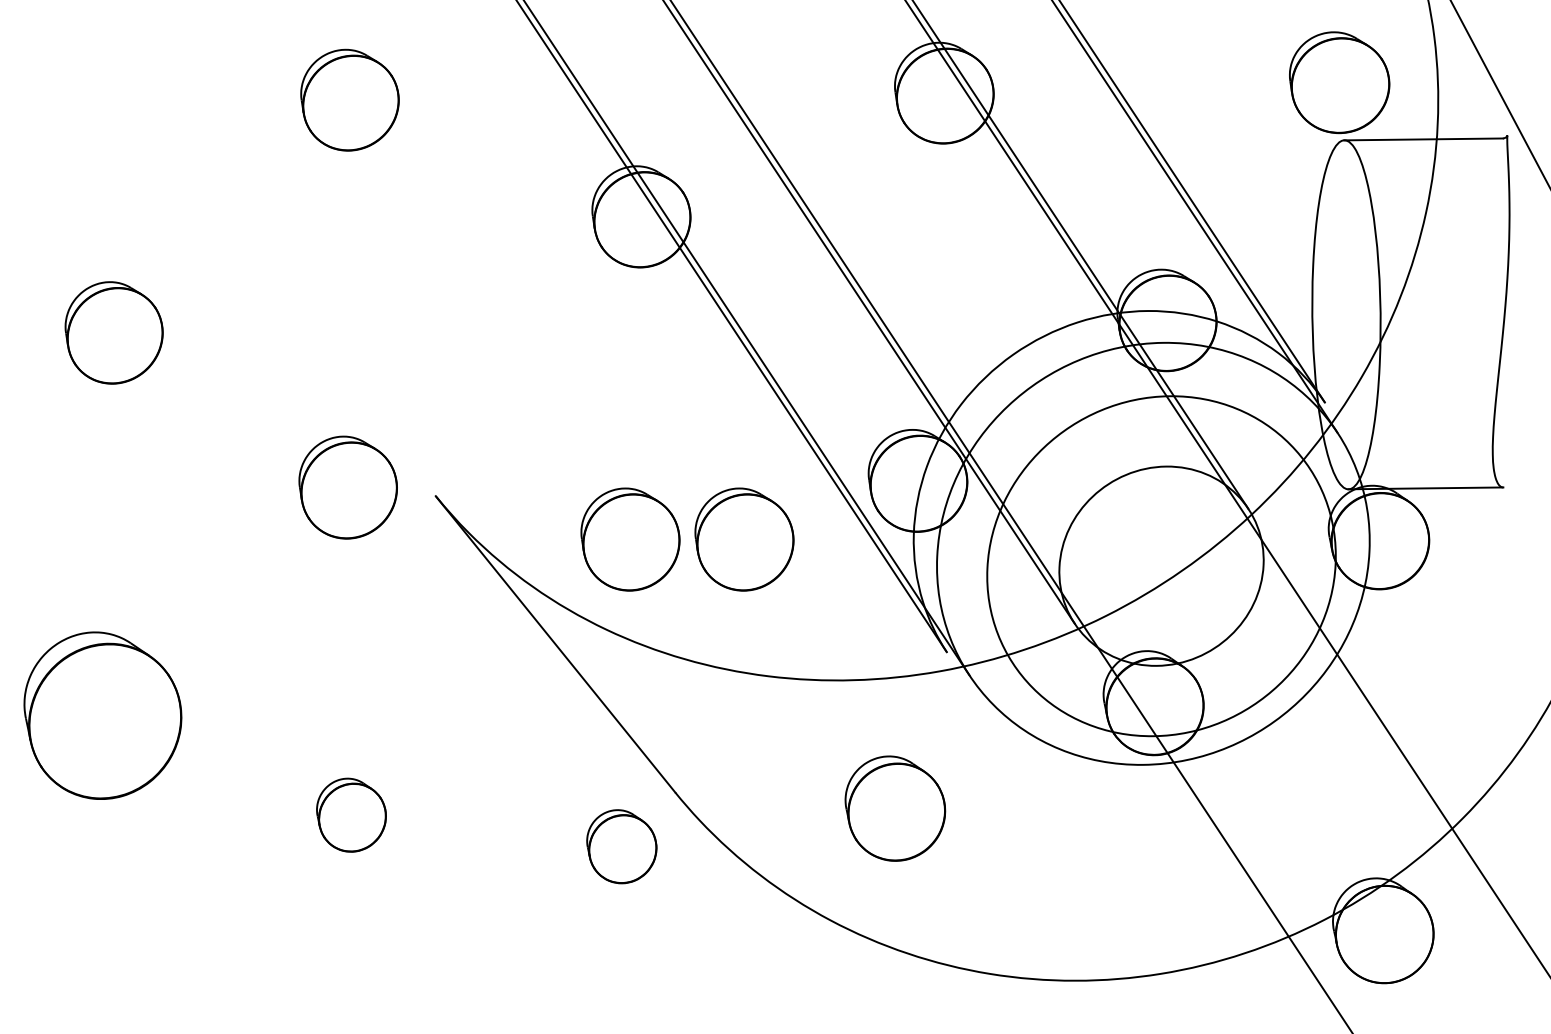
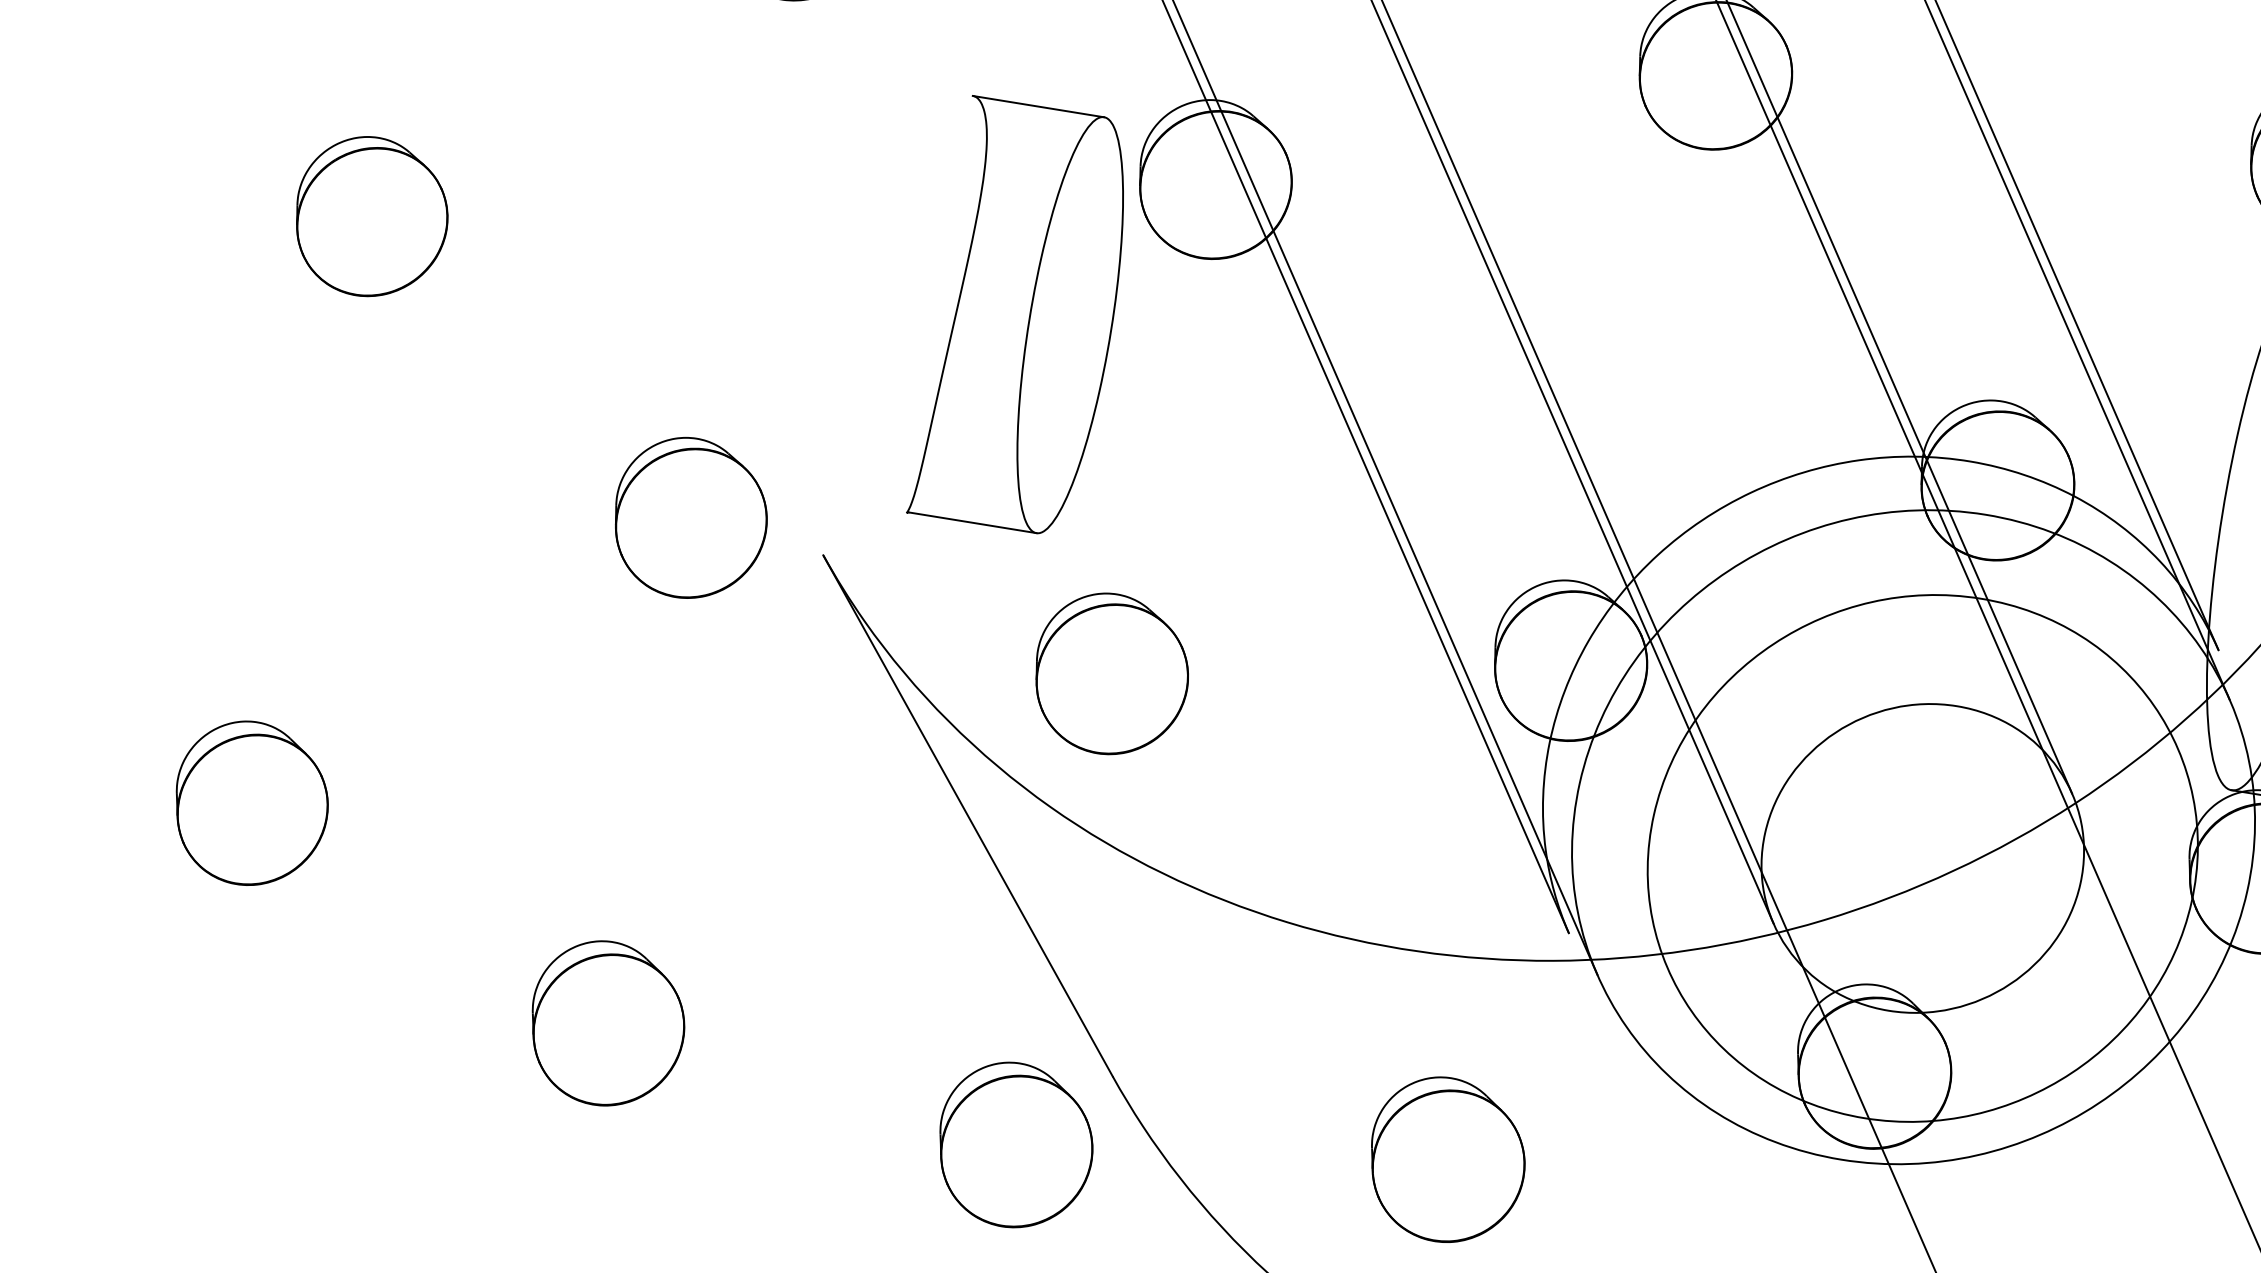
part: (535, 324) -> (1023, 317), added
part: (744, 539) -> (1287, 705), removed
part: (102, 715) -> (250, 803), size x0.62
part: (351, 815) -> (607, 1024), size x1.43
part: (621, 846) -> (1015, 1145), size x1.43

